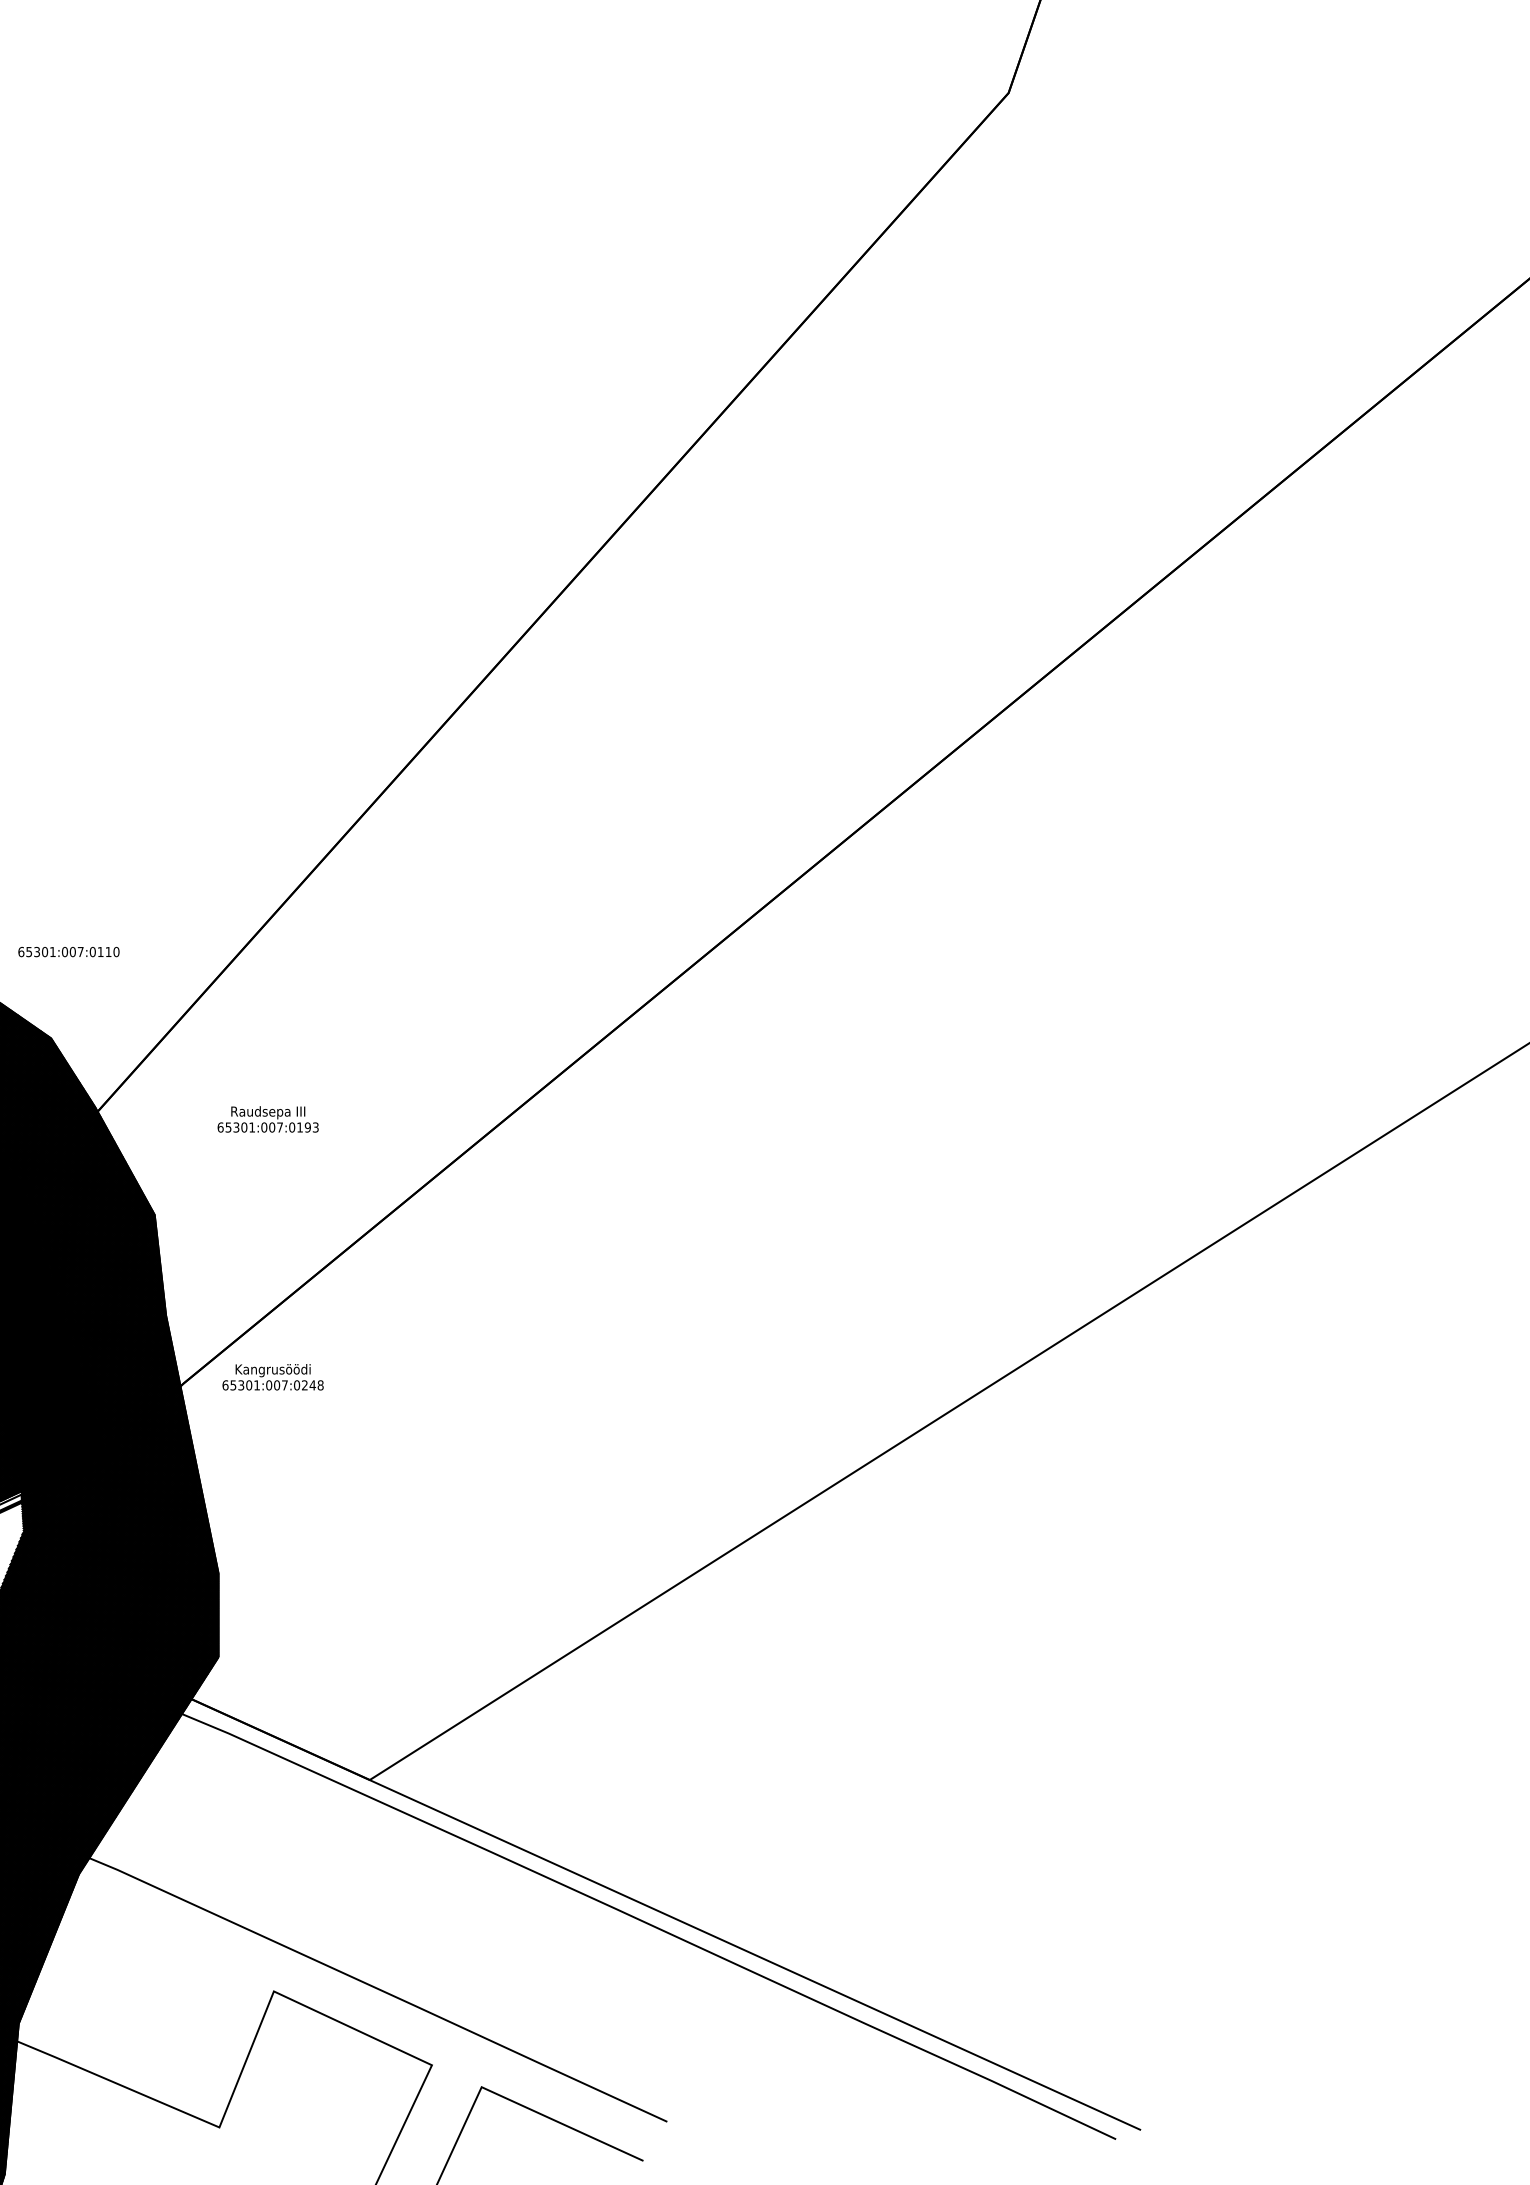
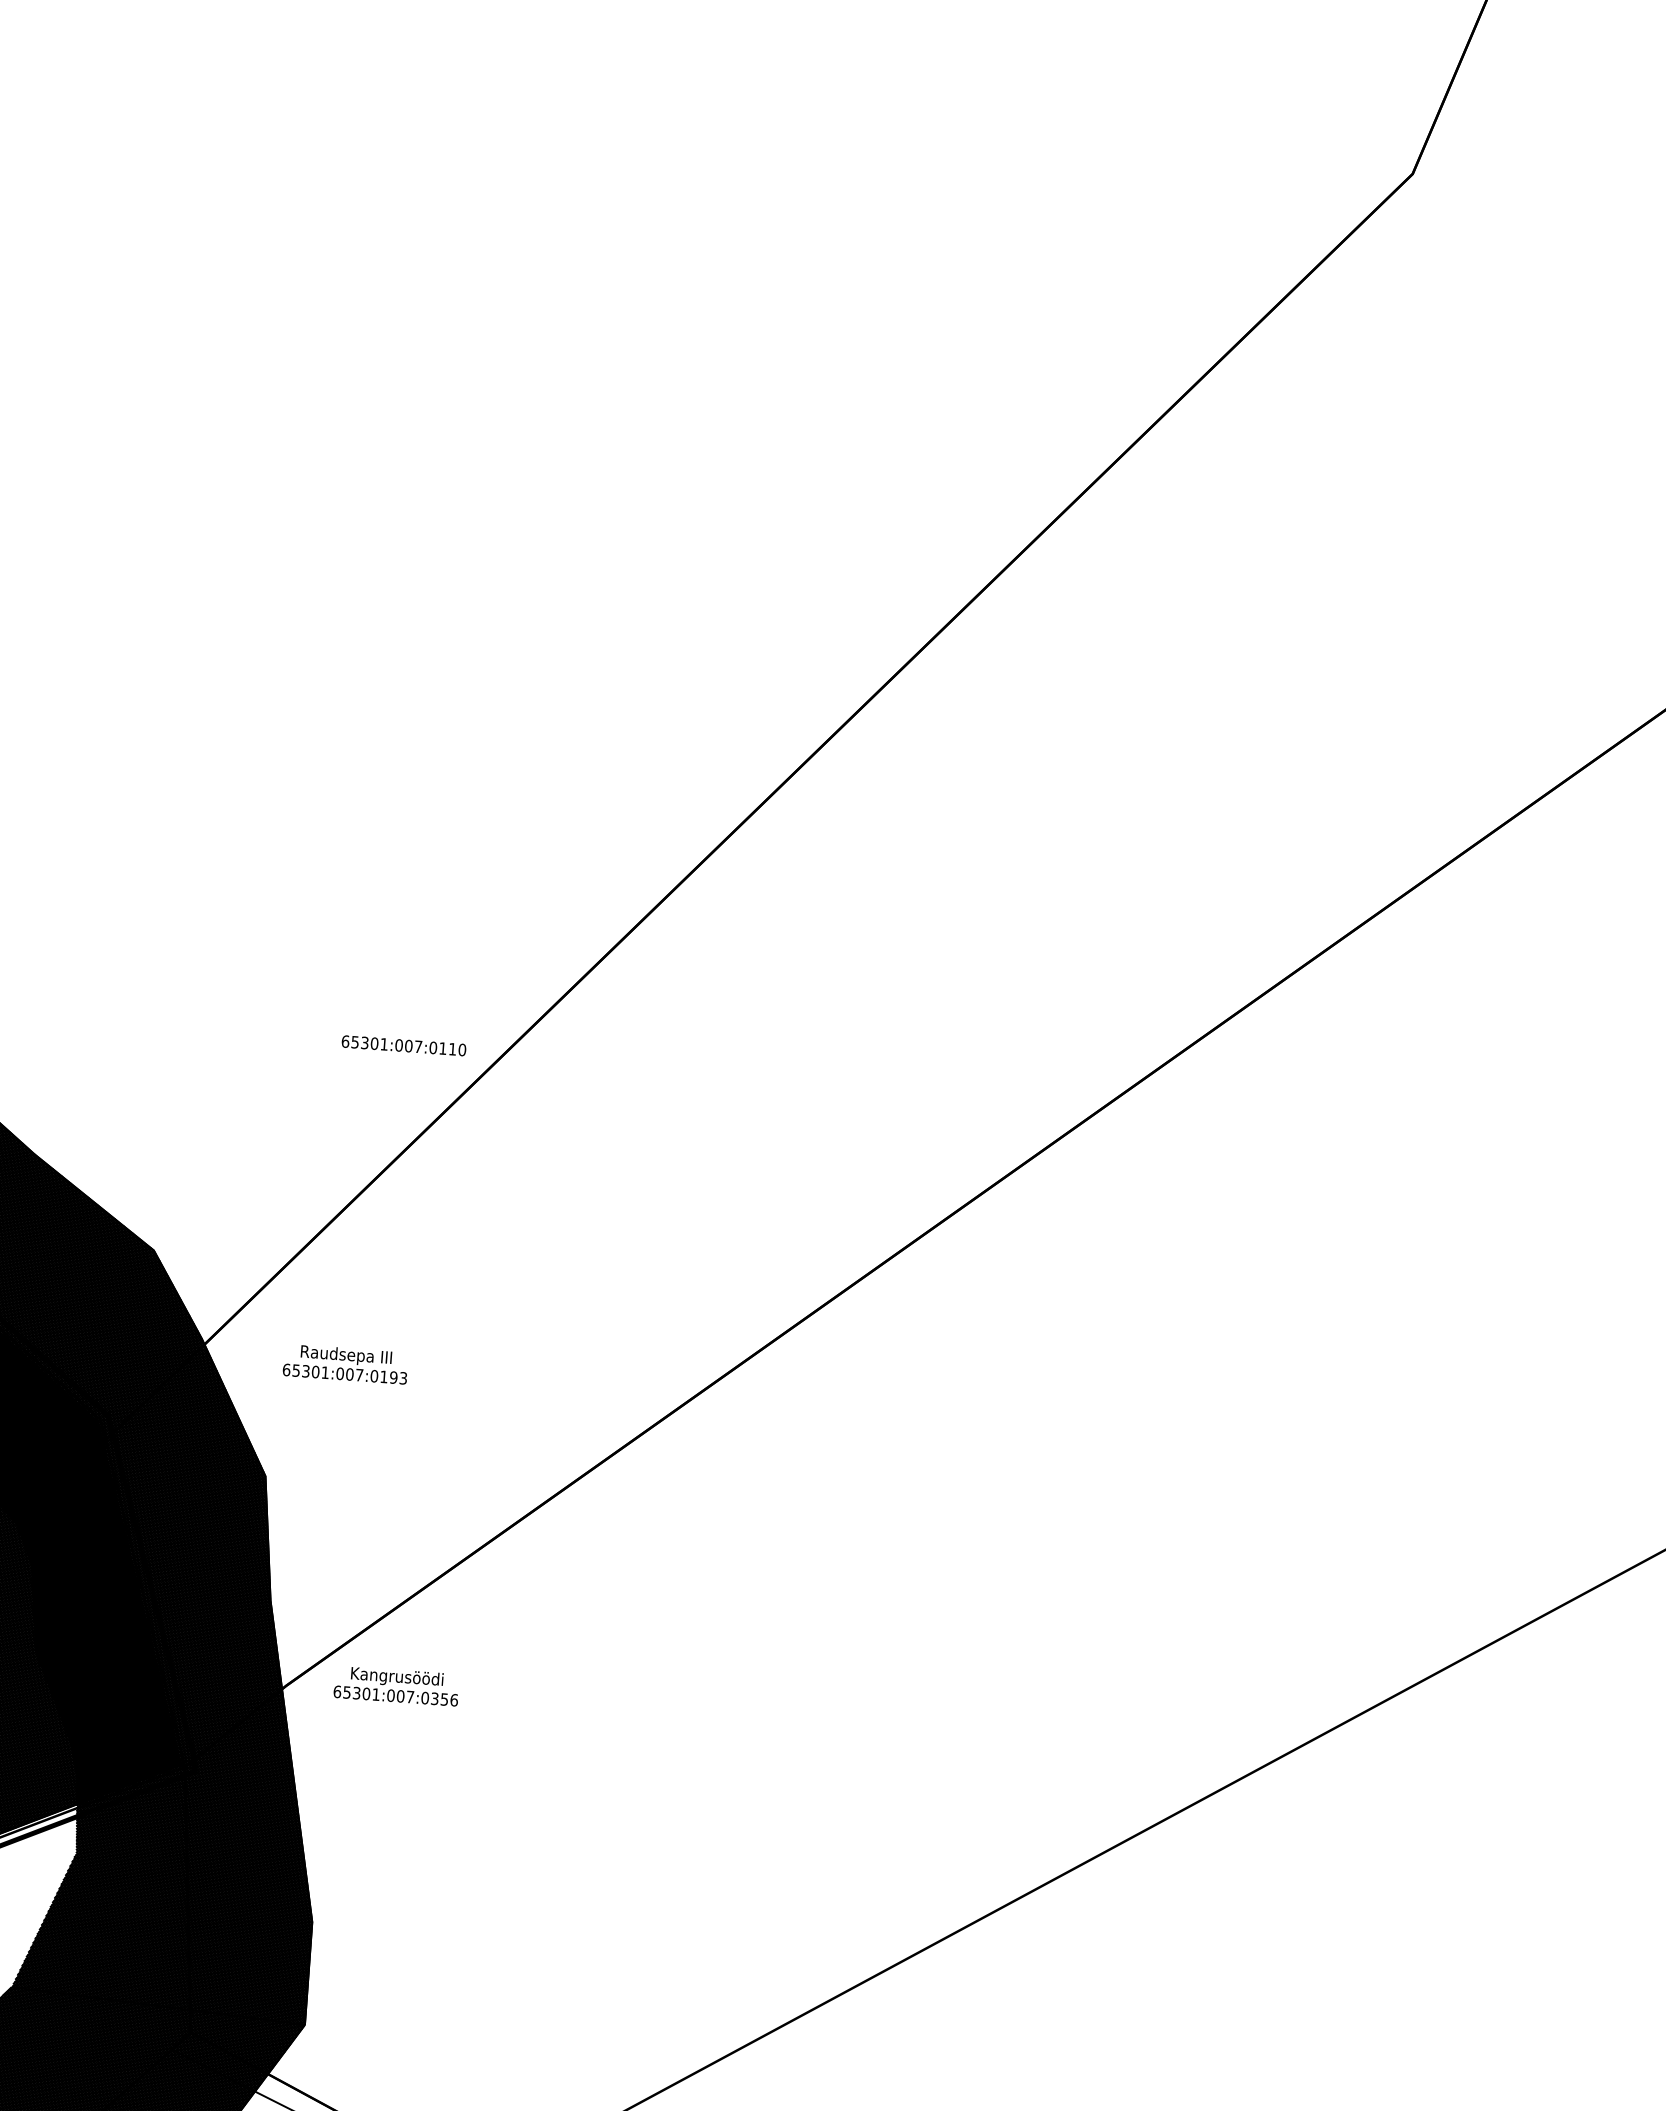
text: (68, 951) -> (403, 1045), moved
text: (267, 1119) -> (344, 1364), moved
text: (312, 1385) -> (444, 1699), 65301:007:0248 -> 65301:007:0356

